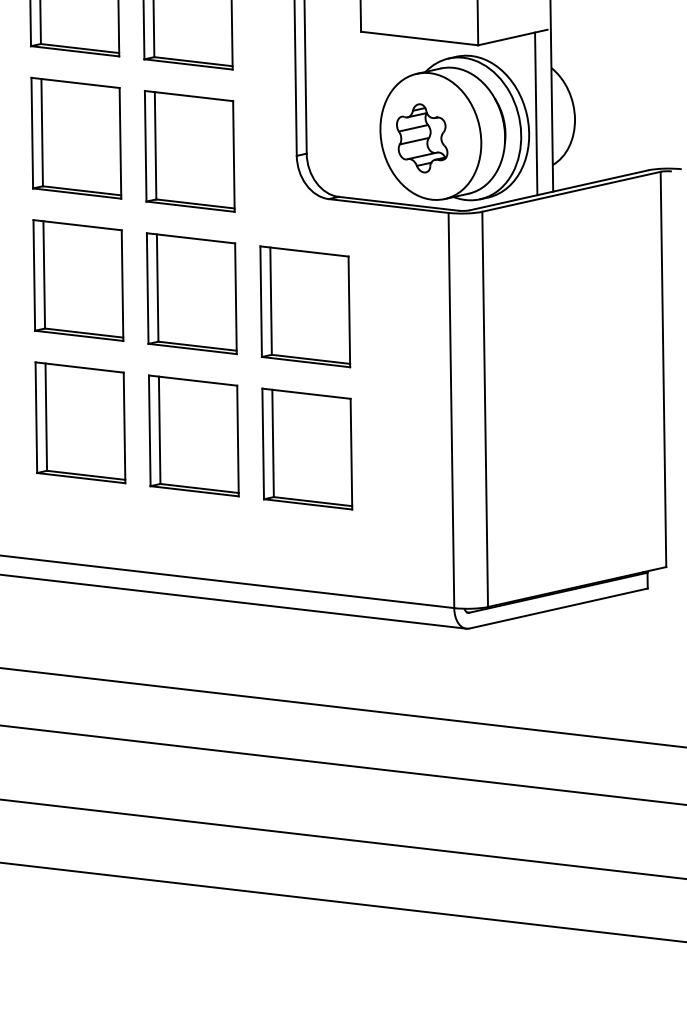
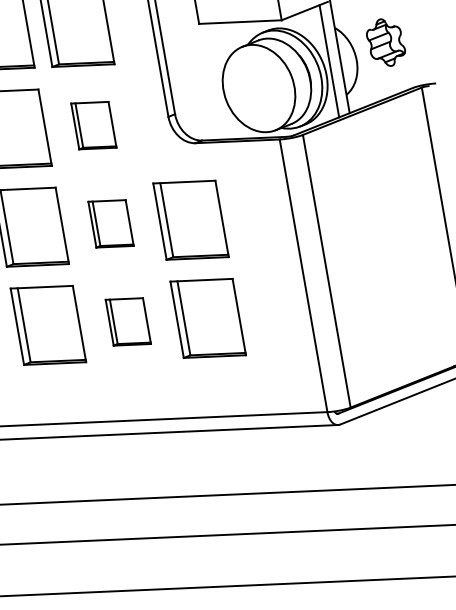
part: (422, 138) -> (386, 42), moved
part: (189, 151) -> (93, 125), size x0.6
part: (191, 293) -> (110, 223), size x0.6
part: (193, 435) -> (128, 321), size x0.6

